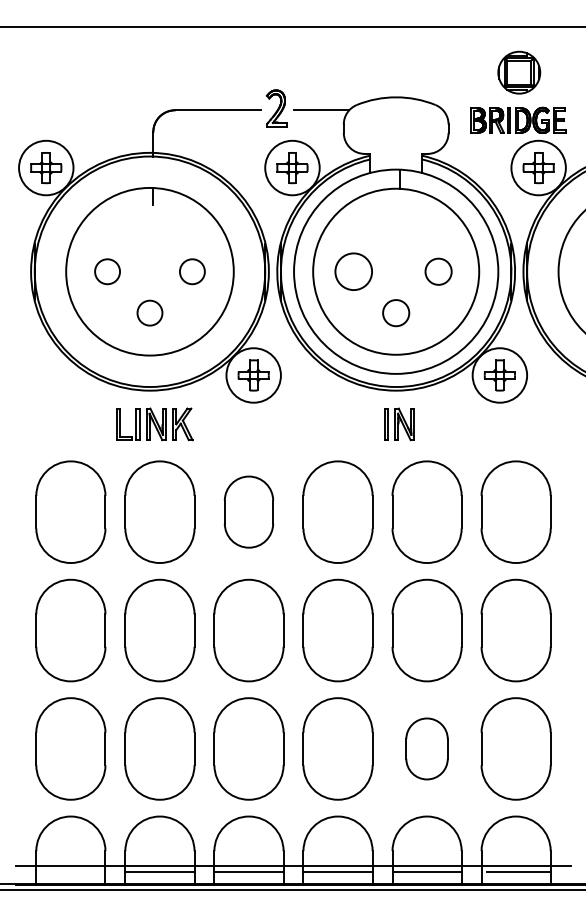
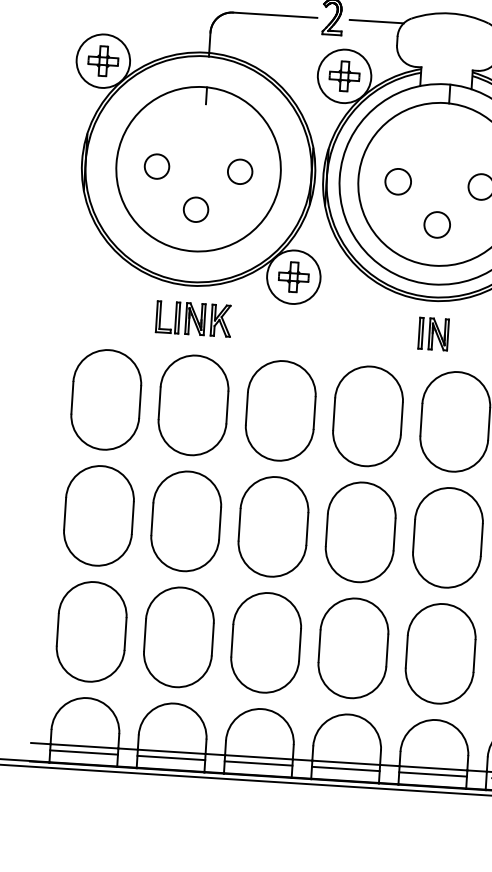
circle: (353, 271) -> (398, 181), size x0.71
part: (248, 511) -> (280, 410), size x1.43
part: (426, 748) -> (440, 653), size x1.67
line: (70, 872) -> (83, 752), added

